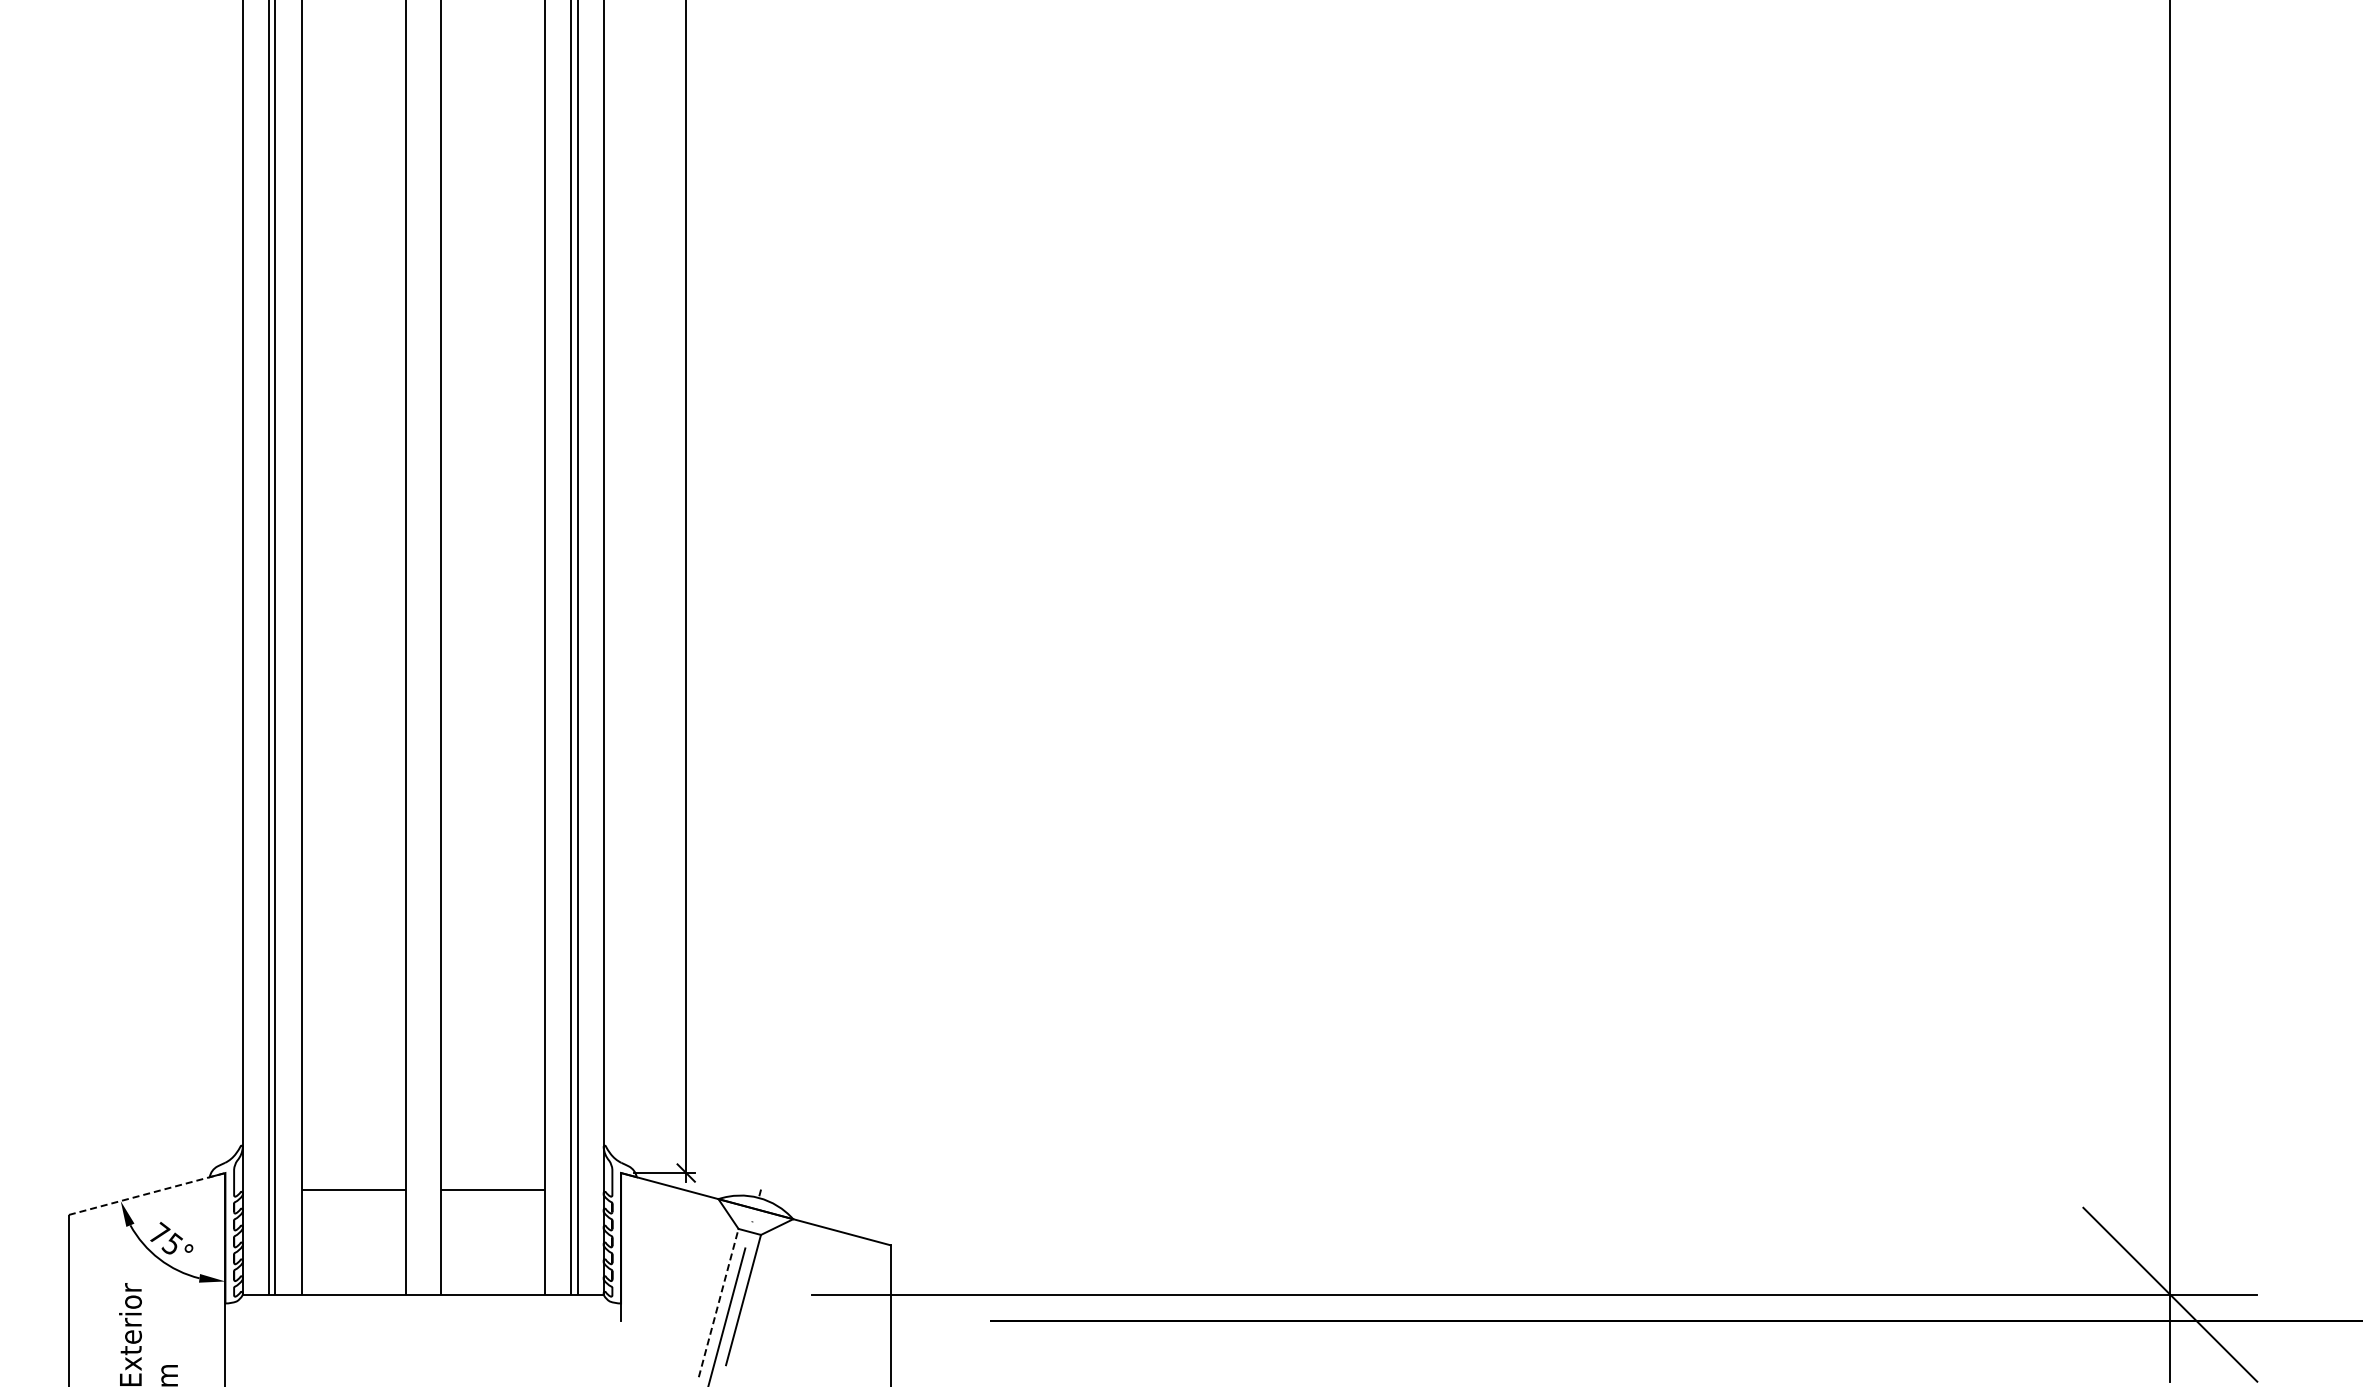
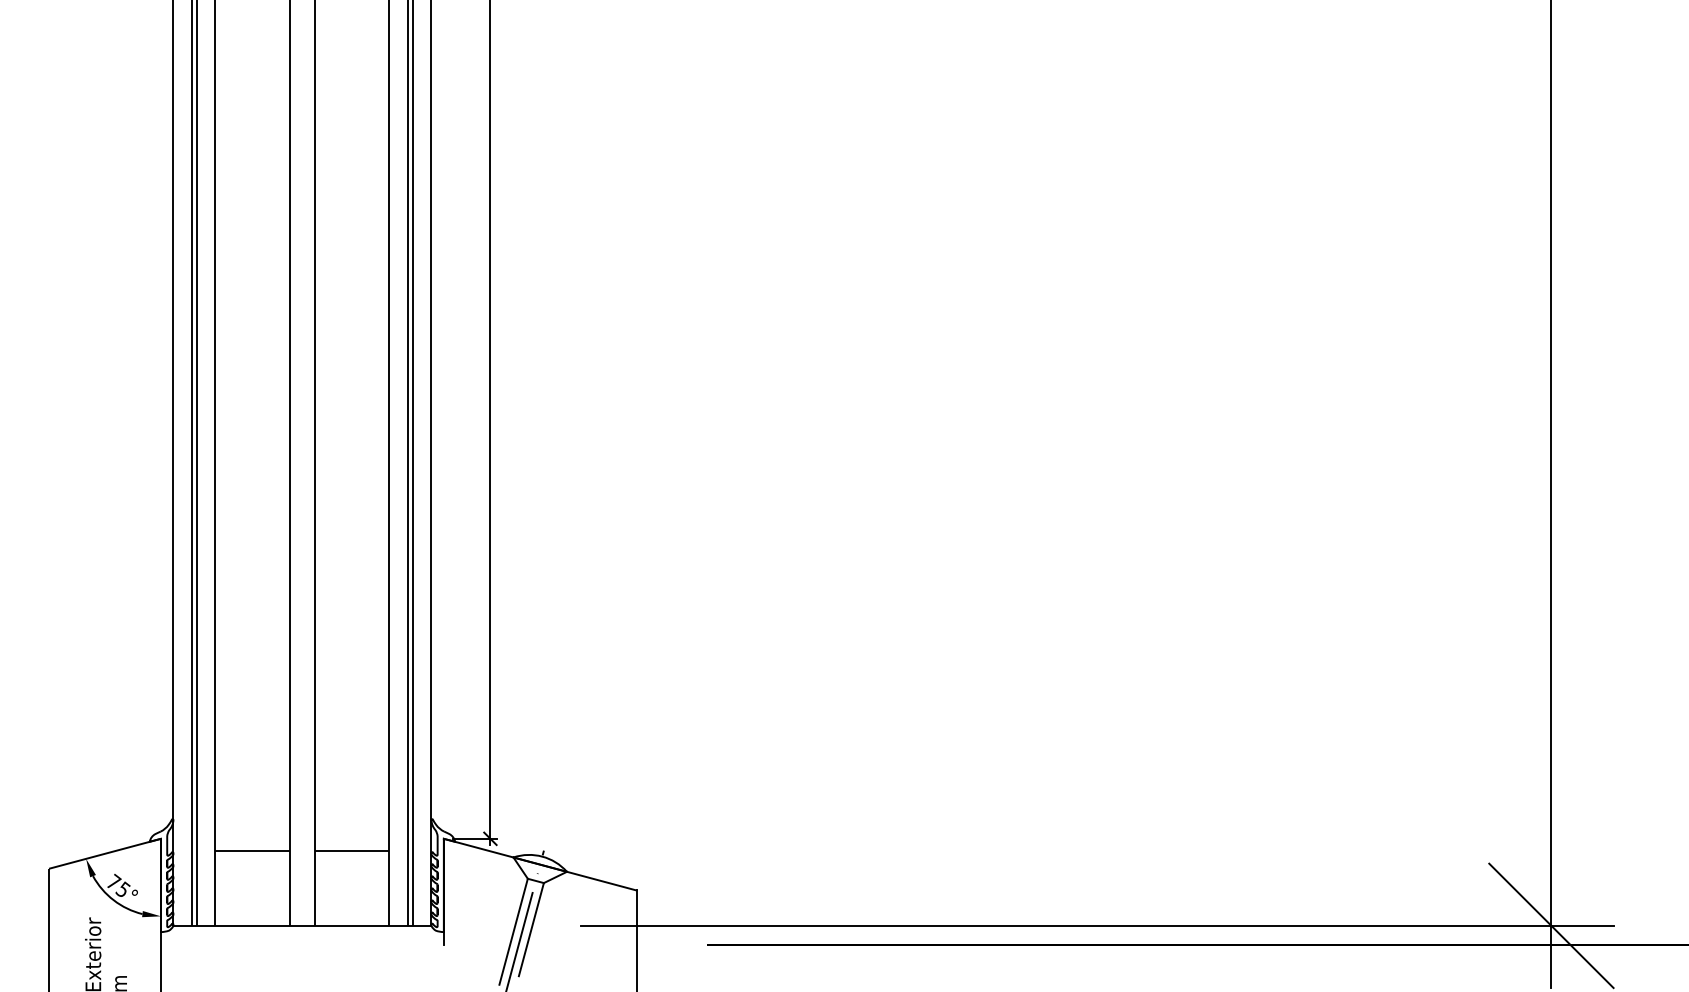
line: (147, 1193) -> (105, 853), dashed -> solid
line: (718, 1303) -> (513, 932), dashed -> solid

